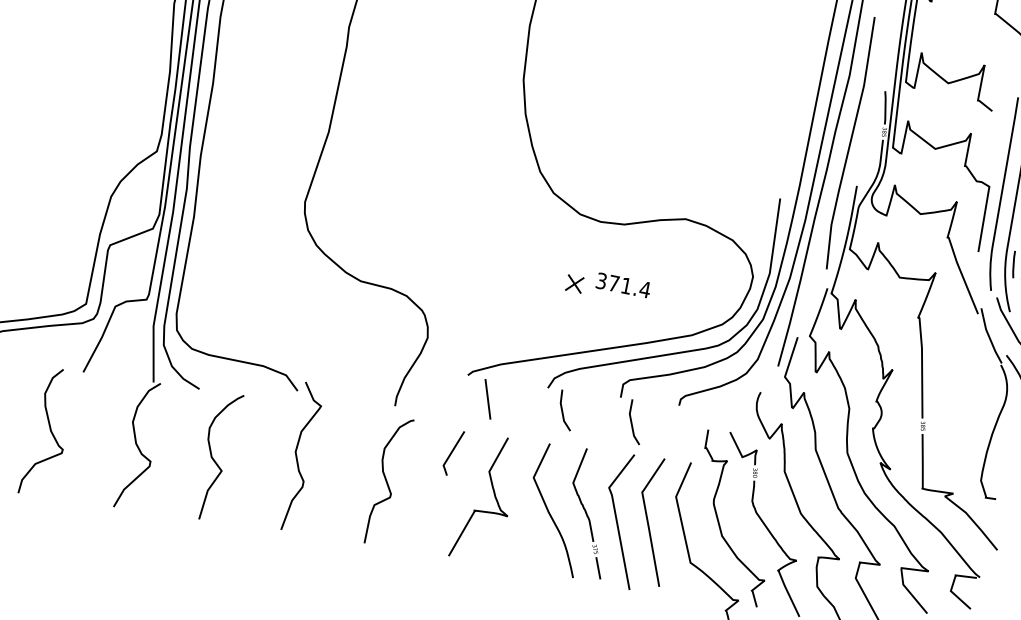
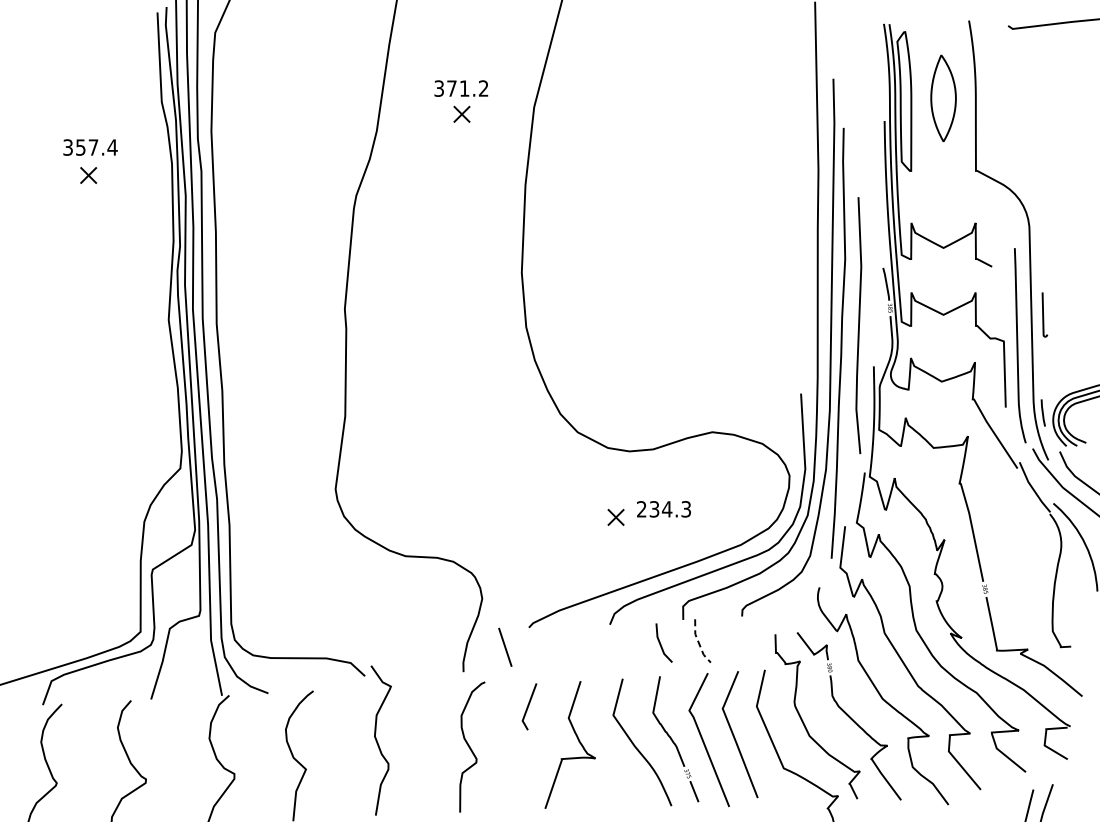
text: (623, 285) -> (664, 509), 371.4 -> 234.3
line: (488, 398) -> (505, 646), moved
line: (563, 411) -> (661, 644), moved
line: (631, 423) -> (698, 643), solid -> dashed

